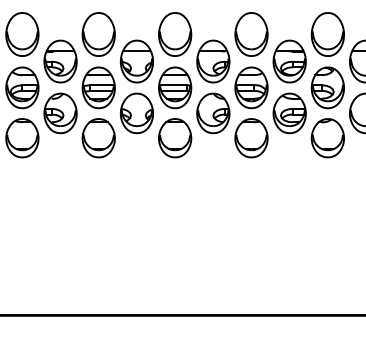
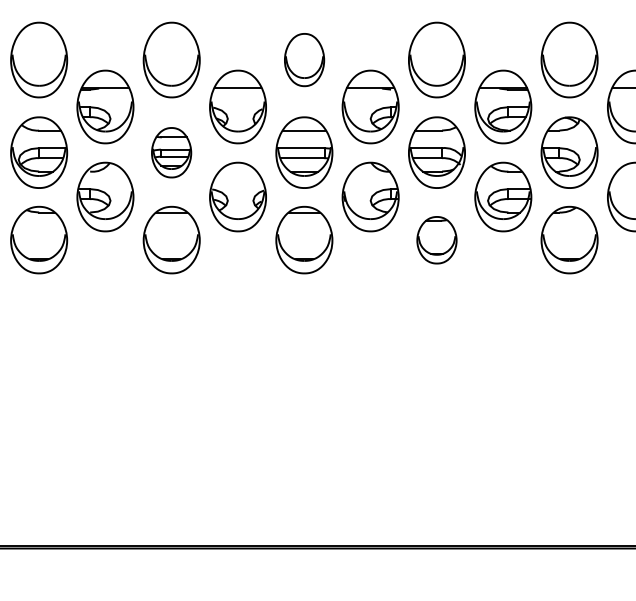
part: (175, 34) -> (304, 60), size x0.7
part: (98, 87) -> (171, 152), size x0.7
part: (251, 138) -> (436, 240), size x0.7

